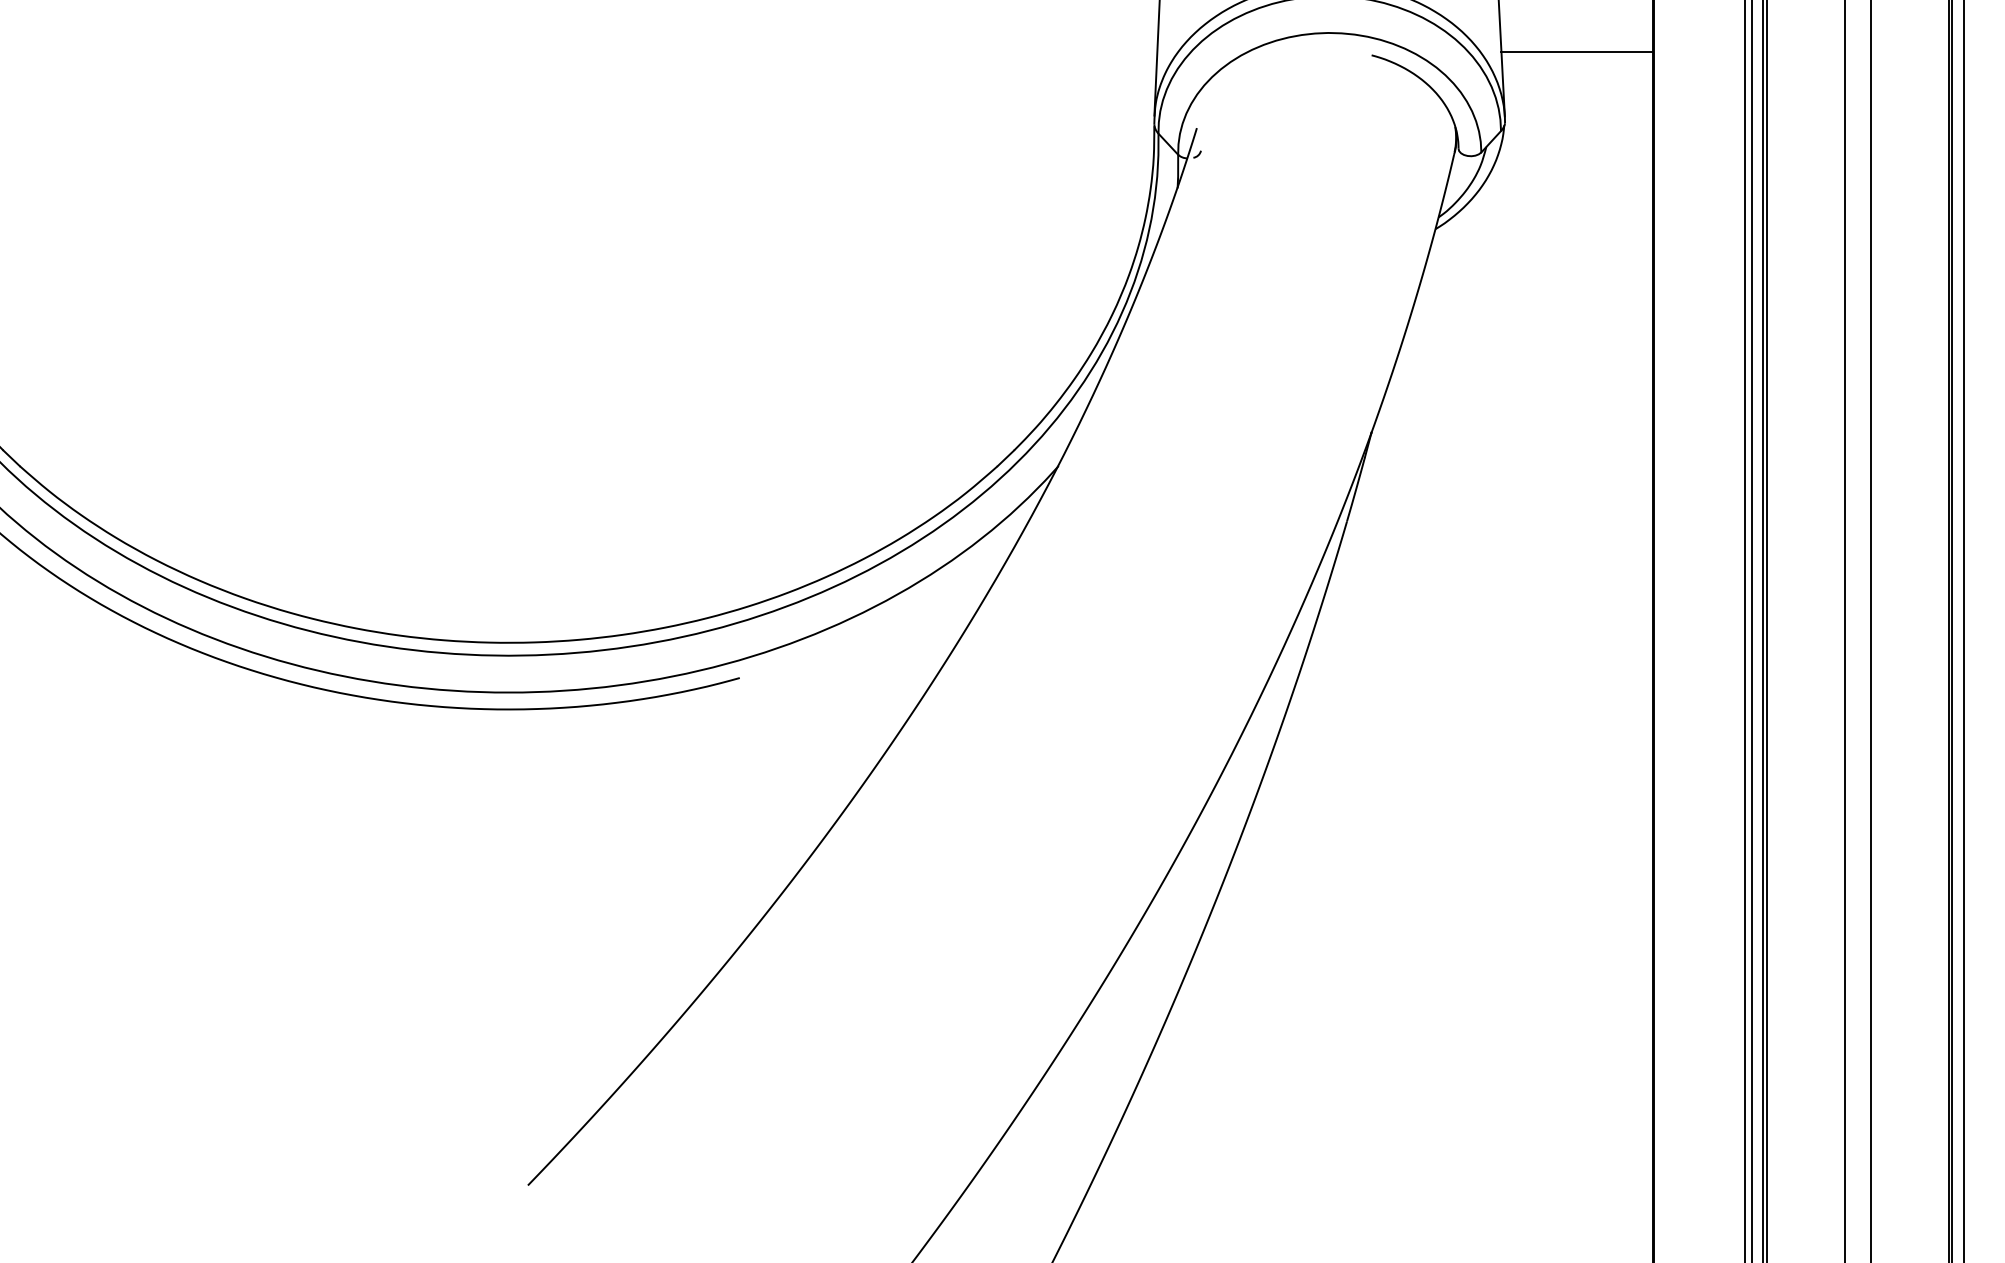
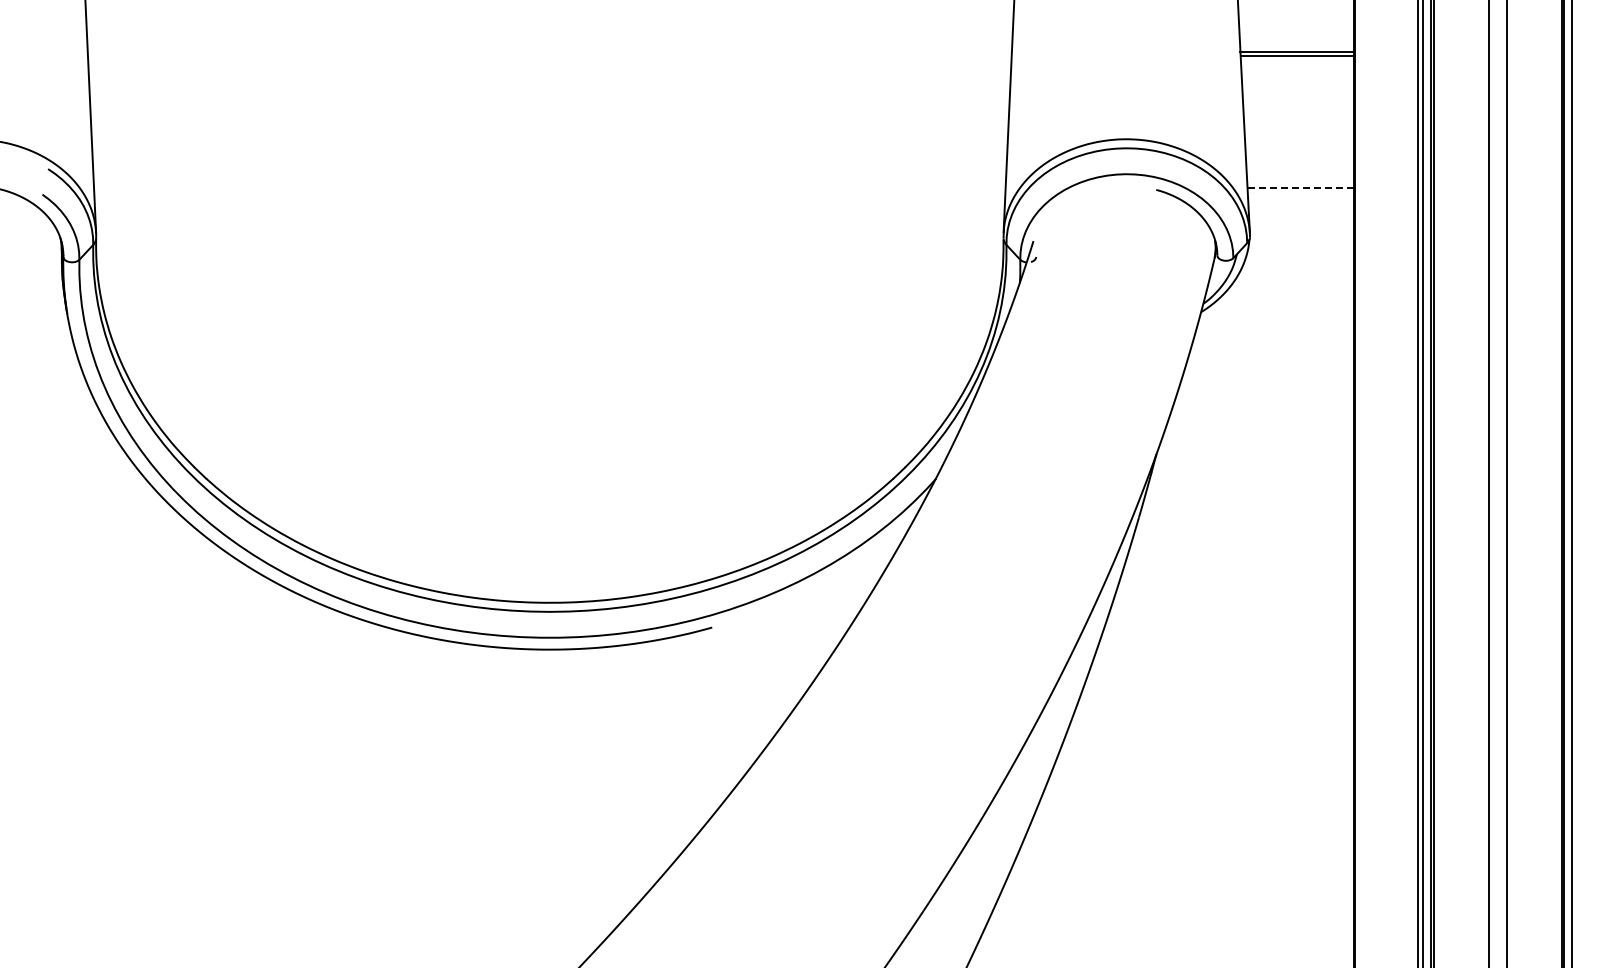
line: (1578, 51) -> (1301, 187), solid -> dashed

